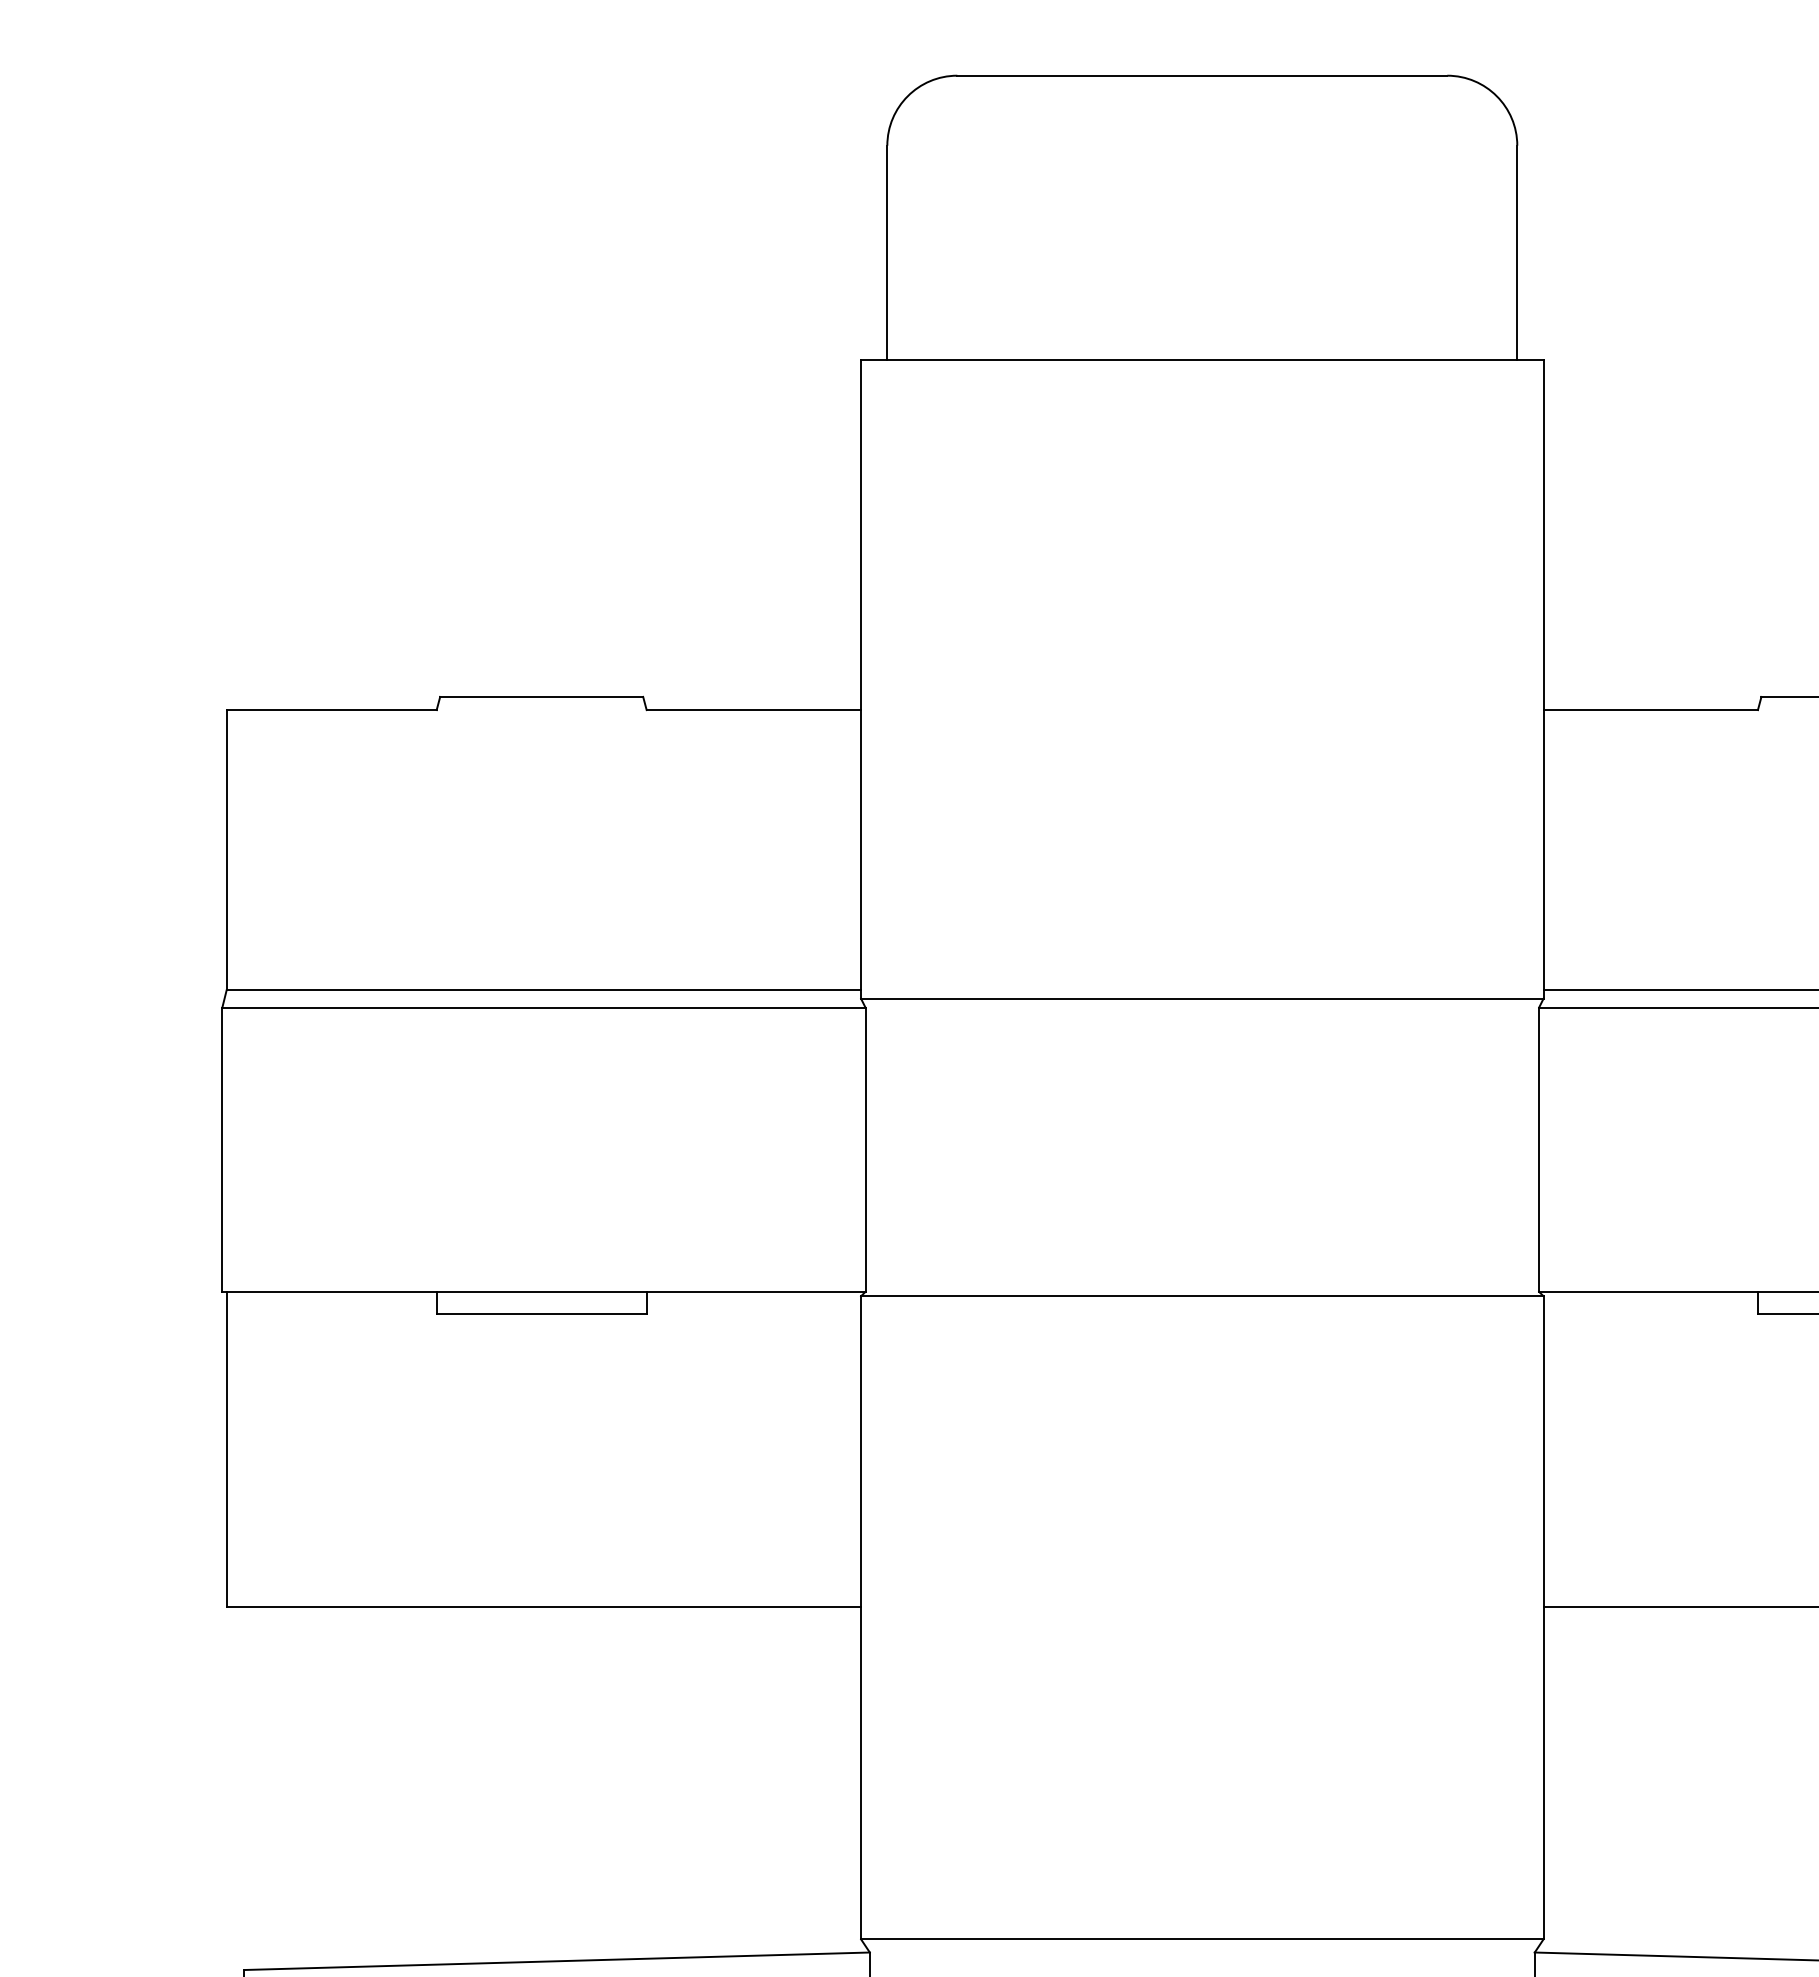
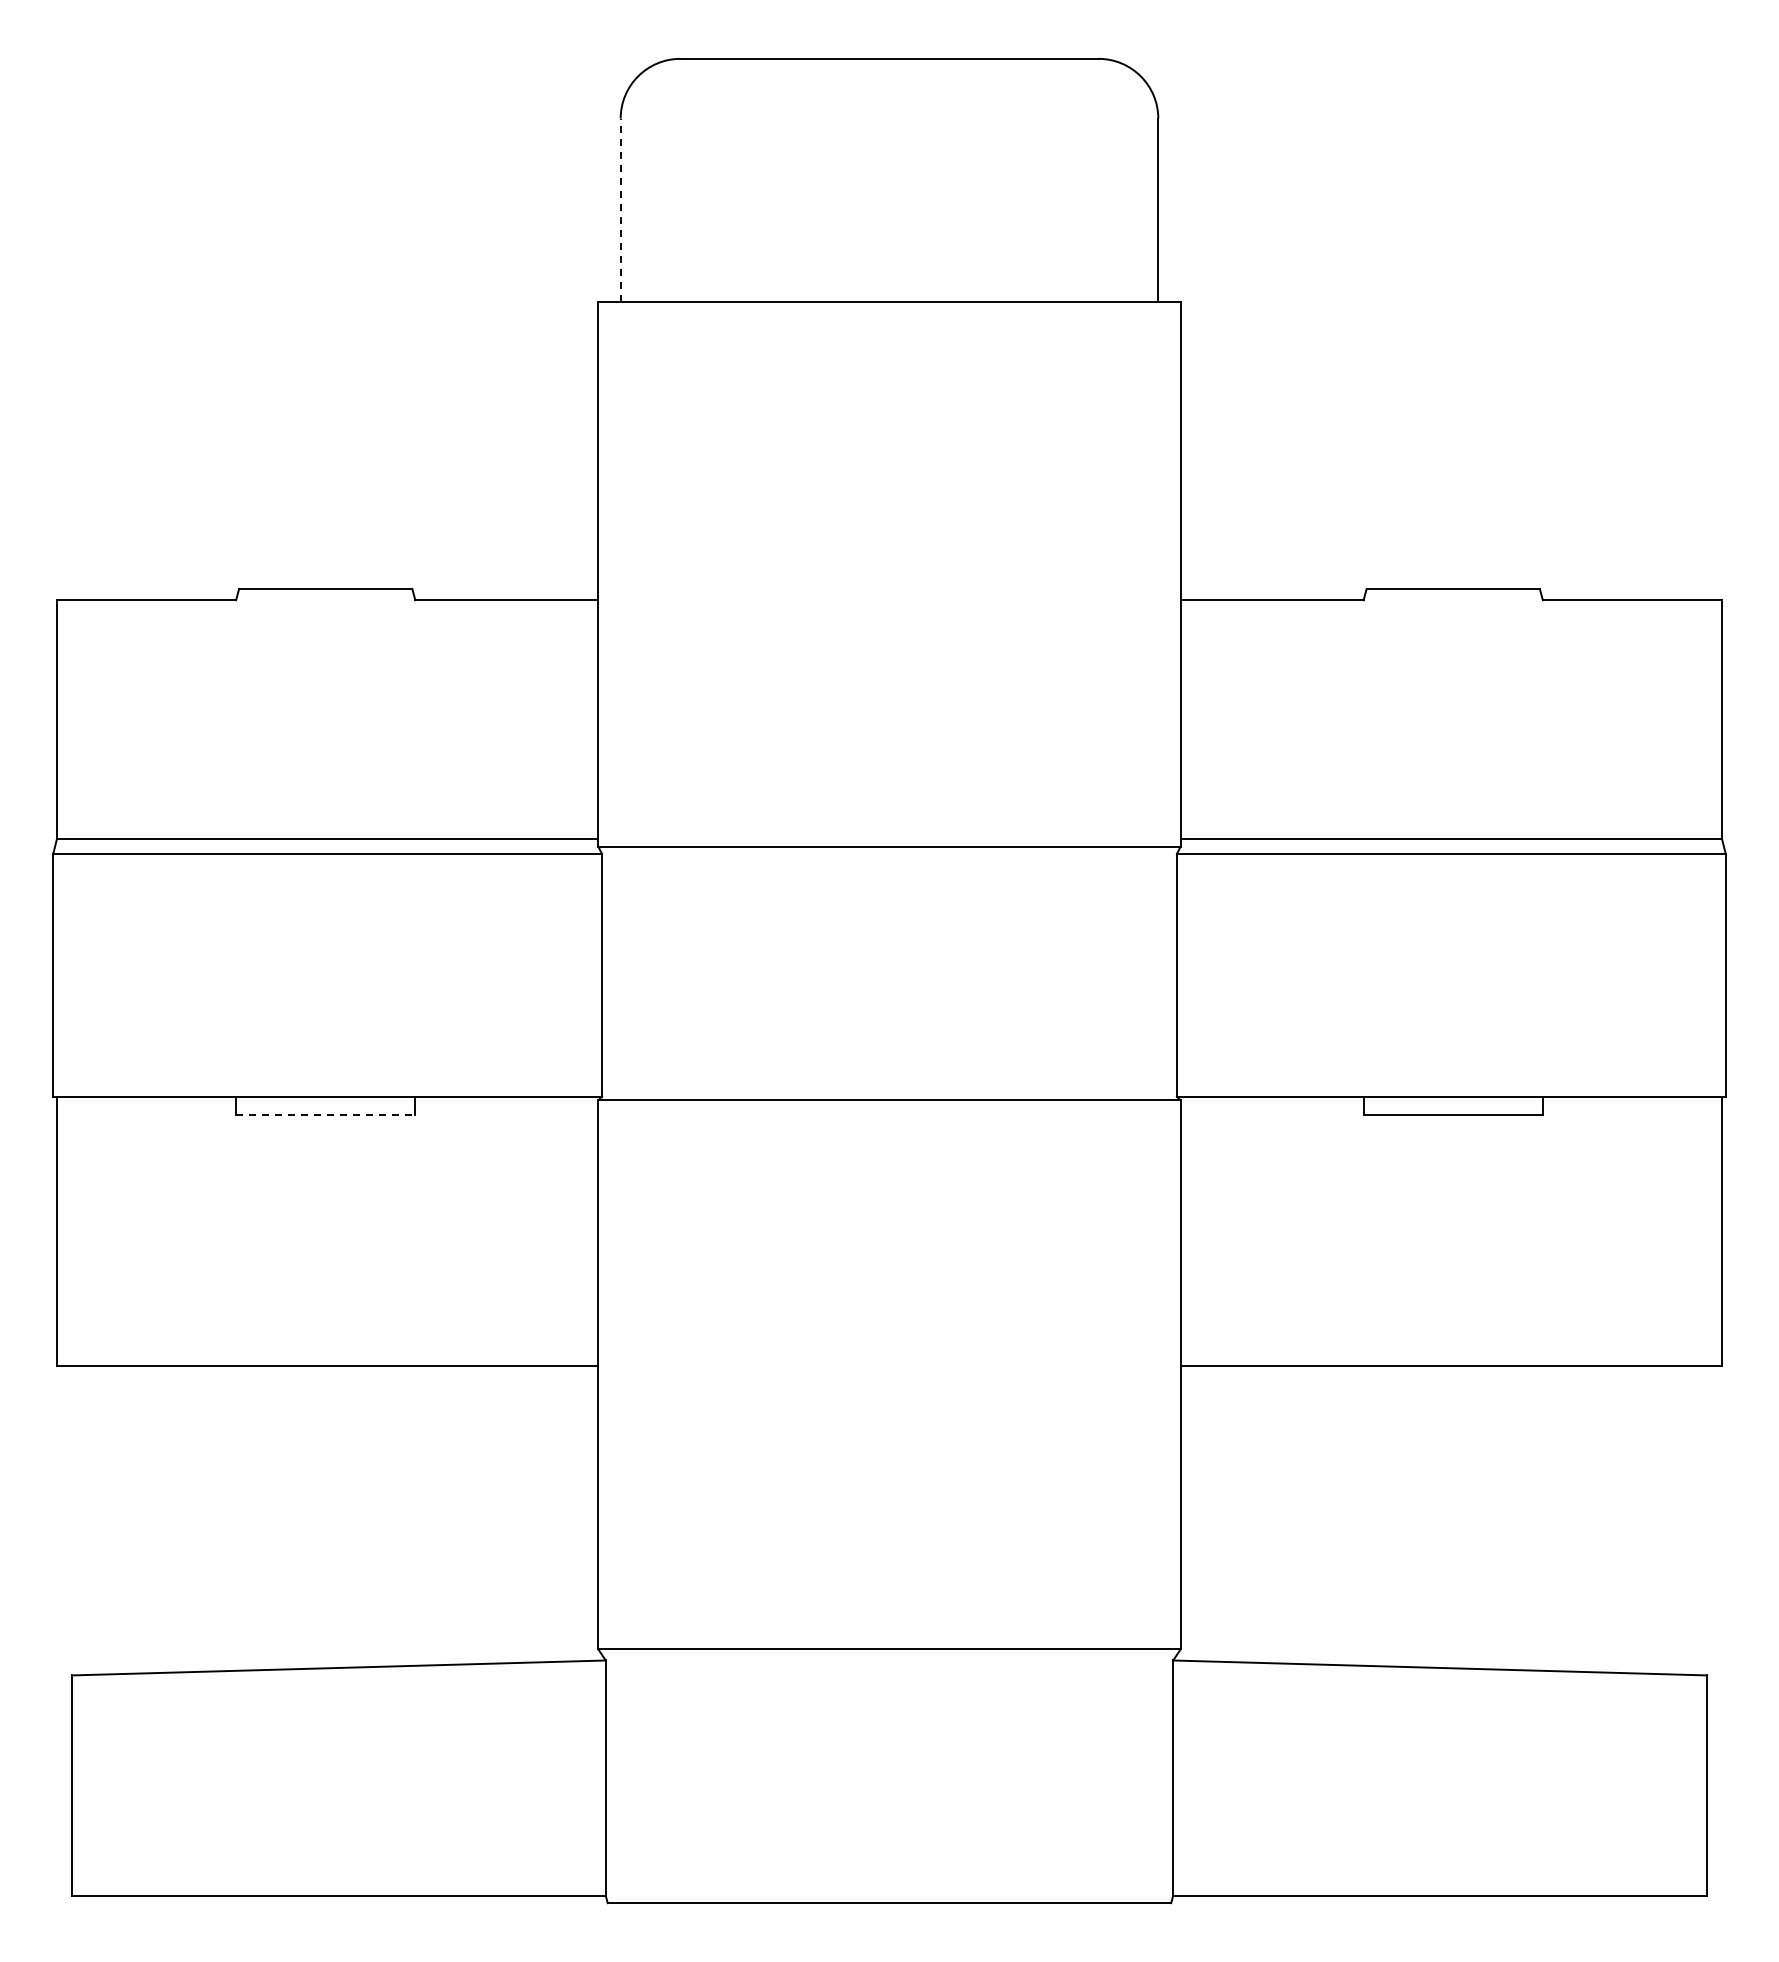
line: (887, 252) -> (620, 209), solid -> dashed
line: (541, 1313) -> (325, 1115), solid -> dashed

